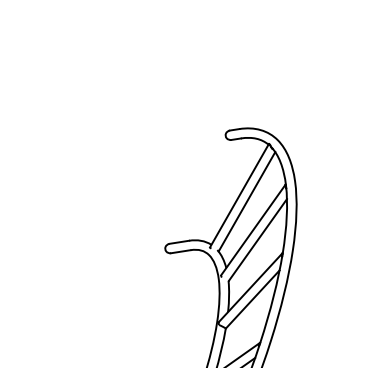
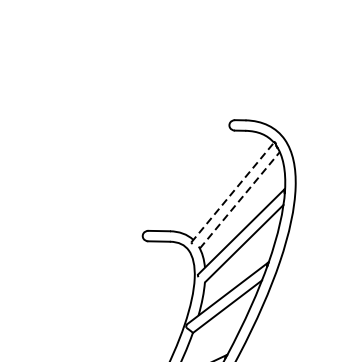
line: (239, 195) -> (232, 192), solid -> dashed
line: (247, 201) -> (240, 200), solid -> dashed

